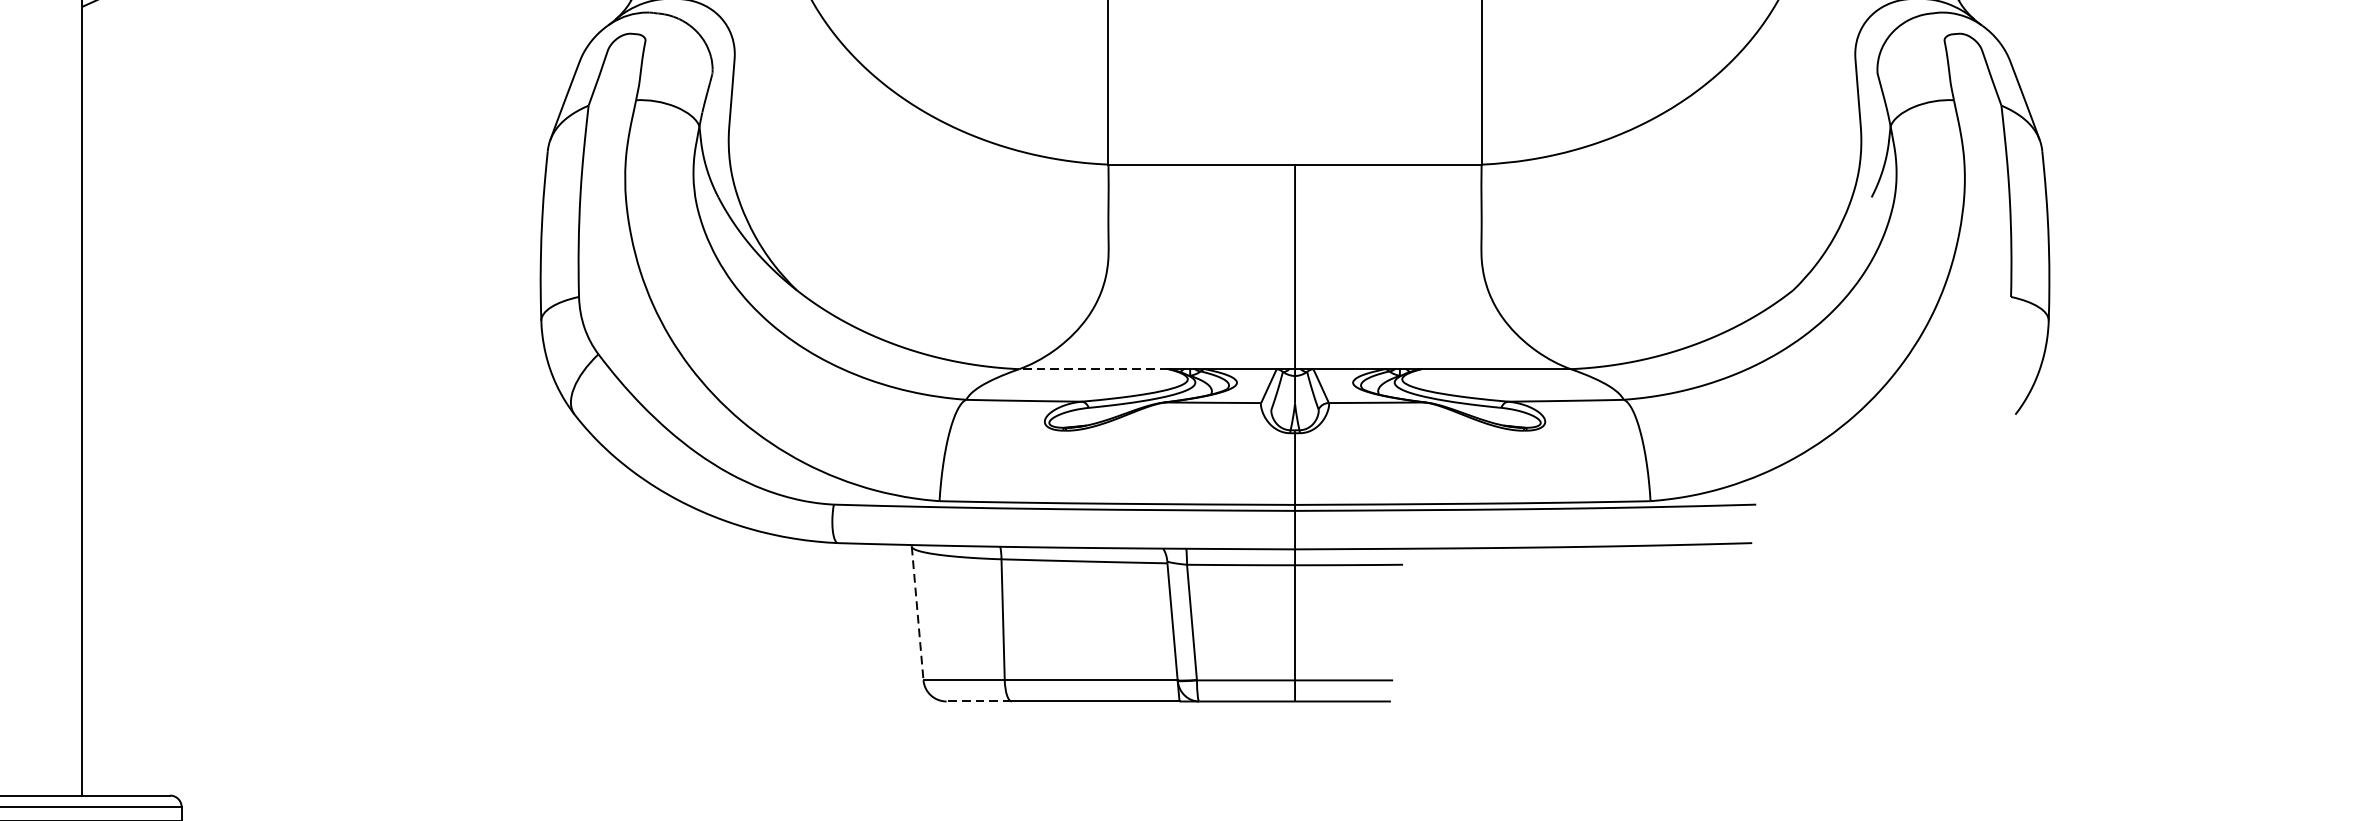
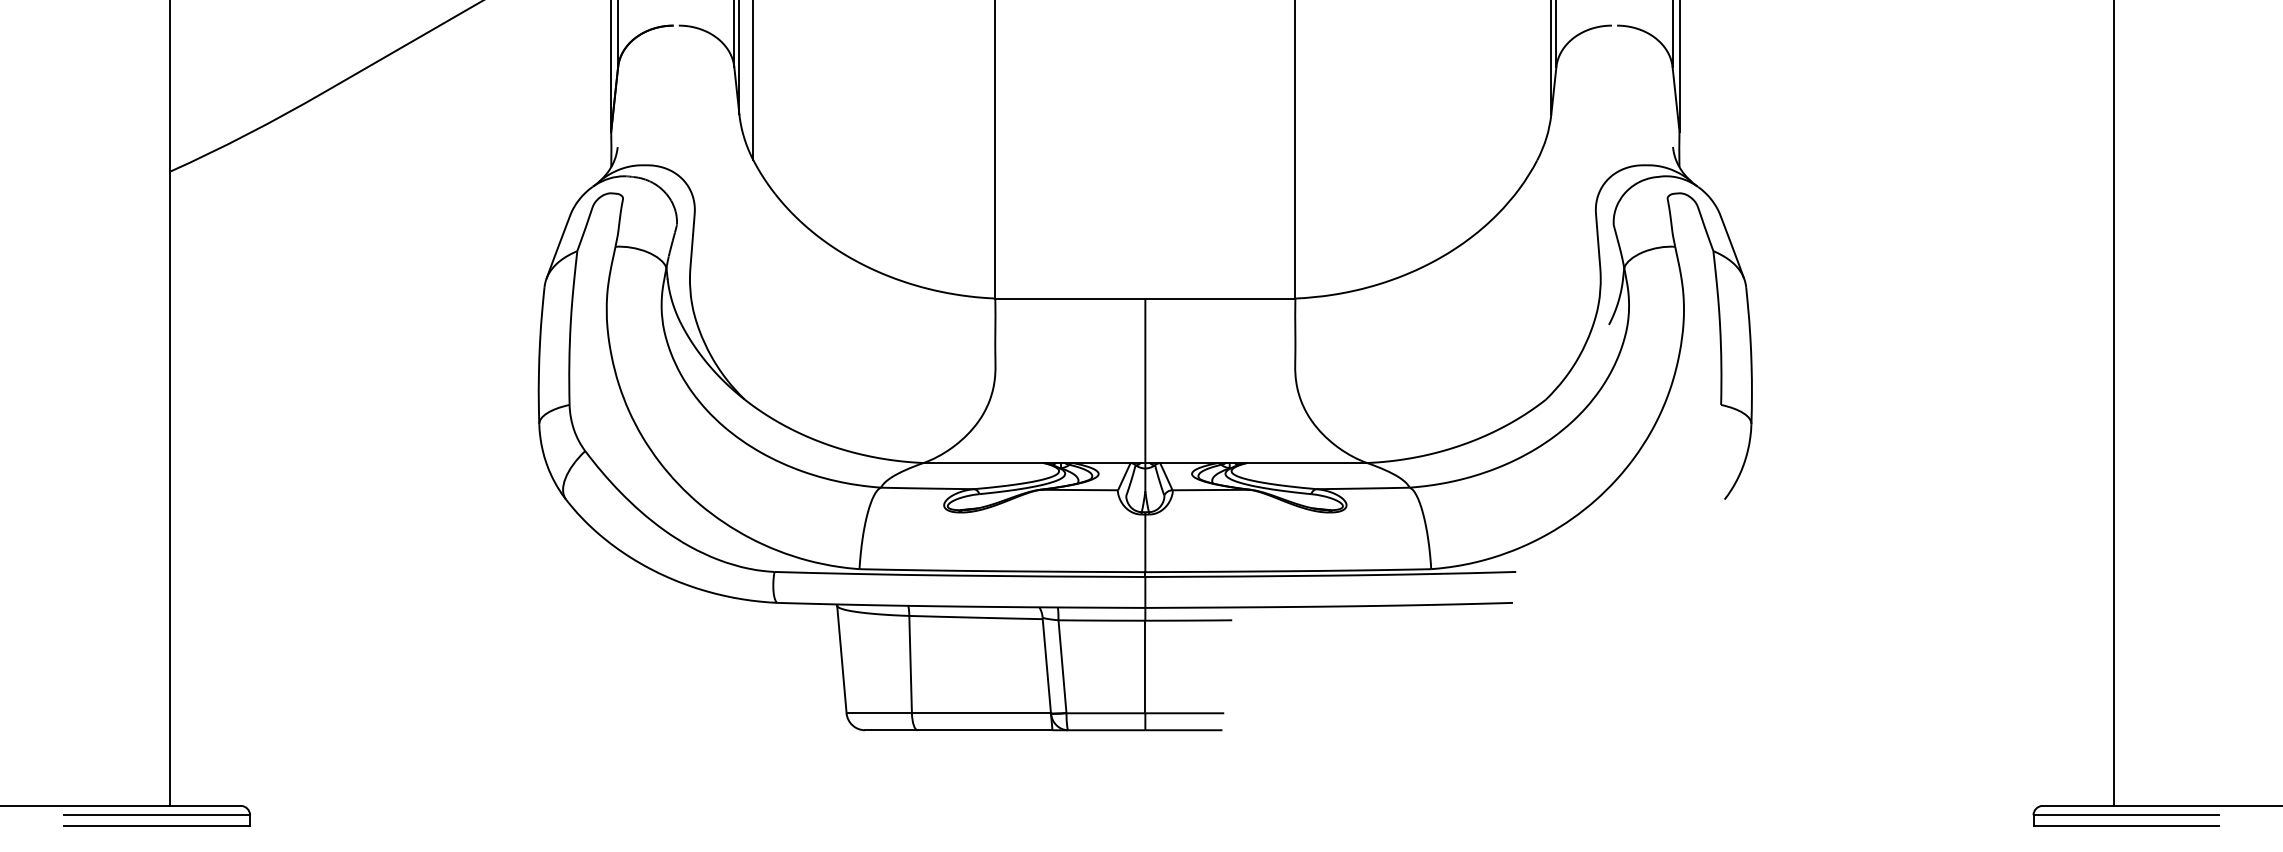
line: (1093, 369) -> (983, 463), dashed -> solid
line: (917, 613) -> (841, 659), dashed -> solid
line: (978, 701) -> (890, 730), dashed -> solid

